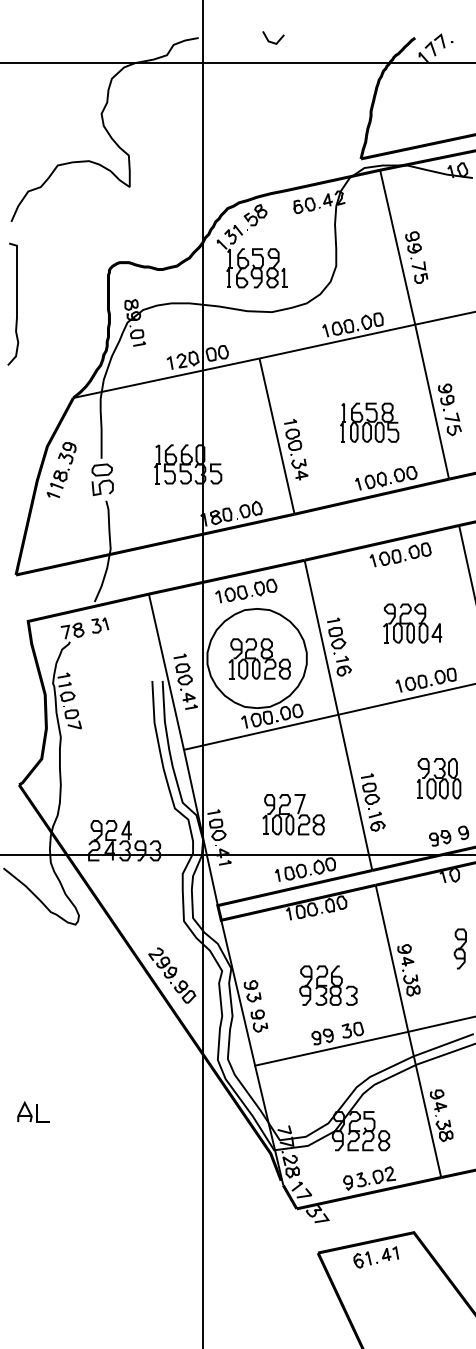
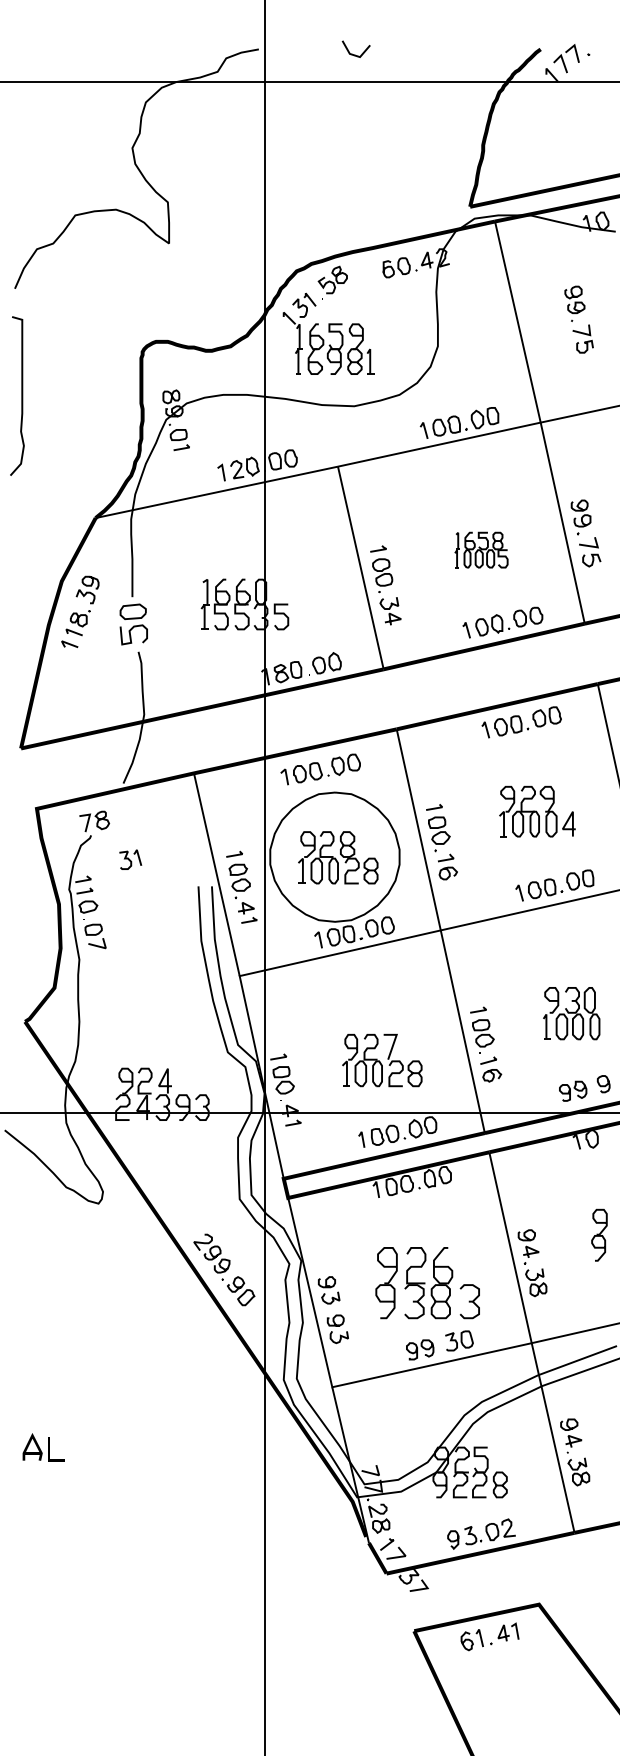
part: (416, 257) -> (578, 319), moved
part: (369, 422) -> (481, 549), size x0.7
part: (100, 625) -> (131, 859), moved
part: (328, 985) -> (427, 1282), size x1.4

